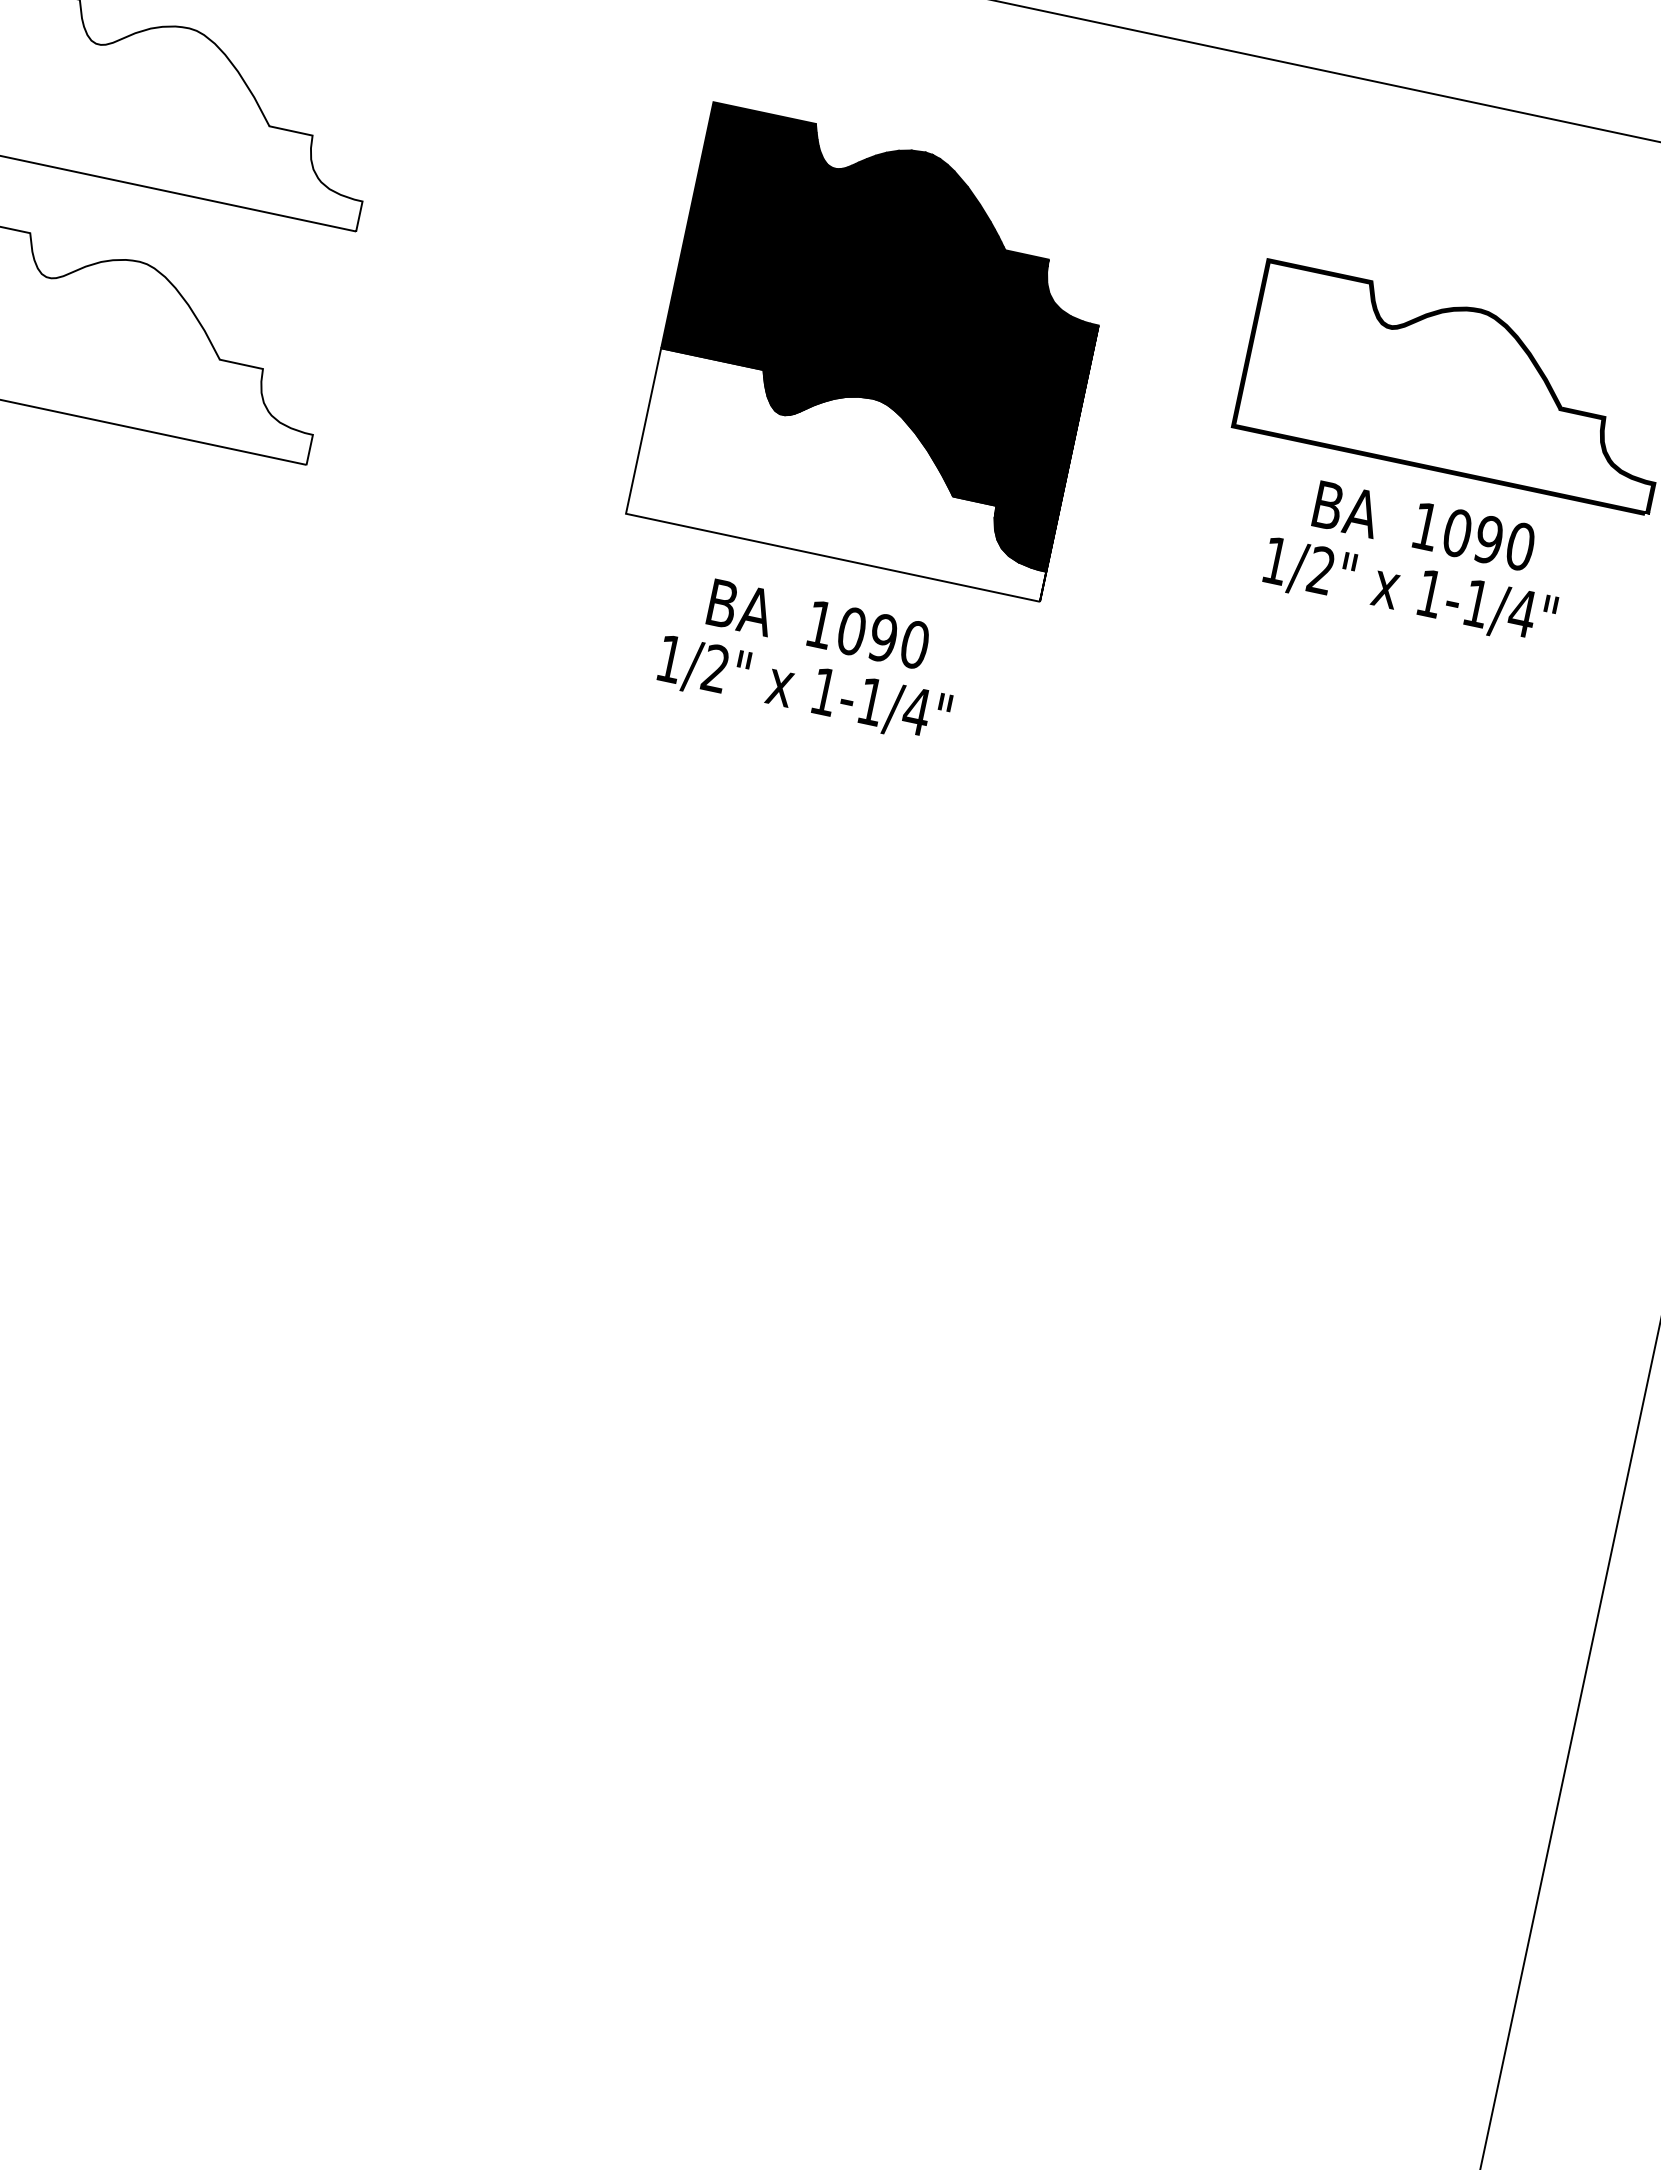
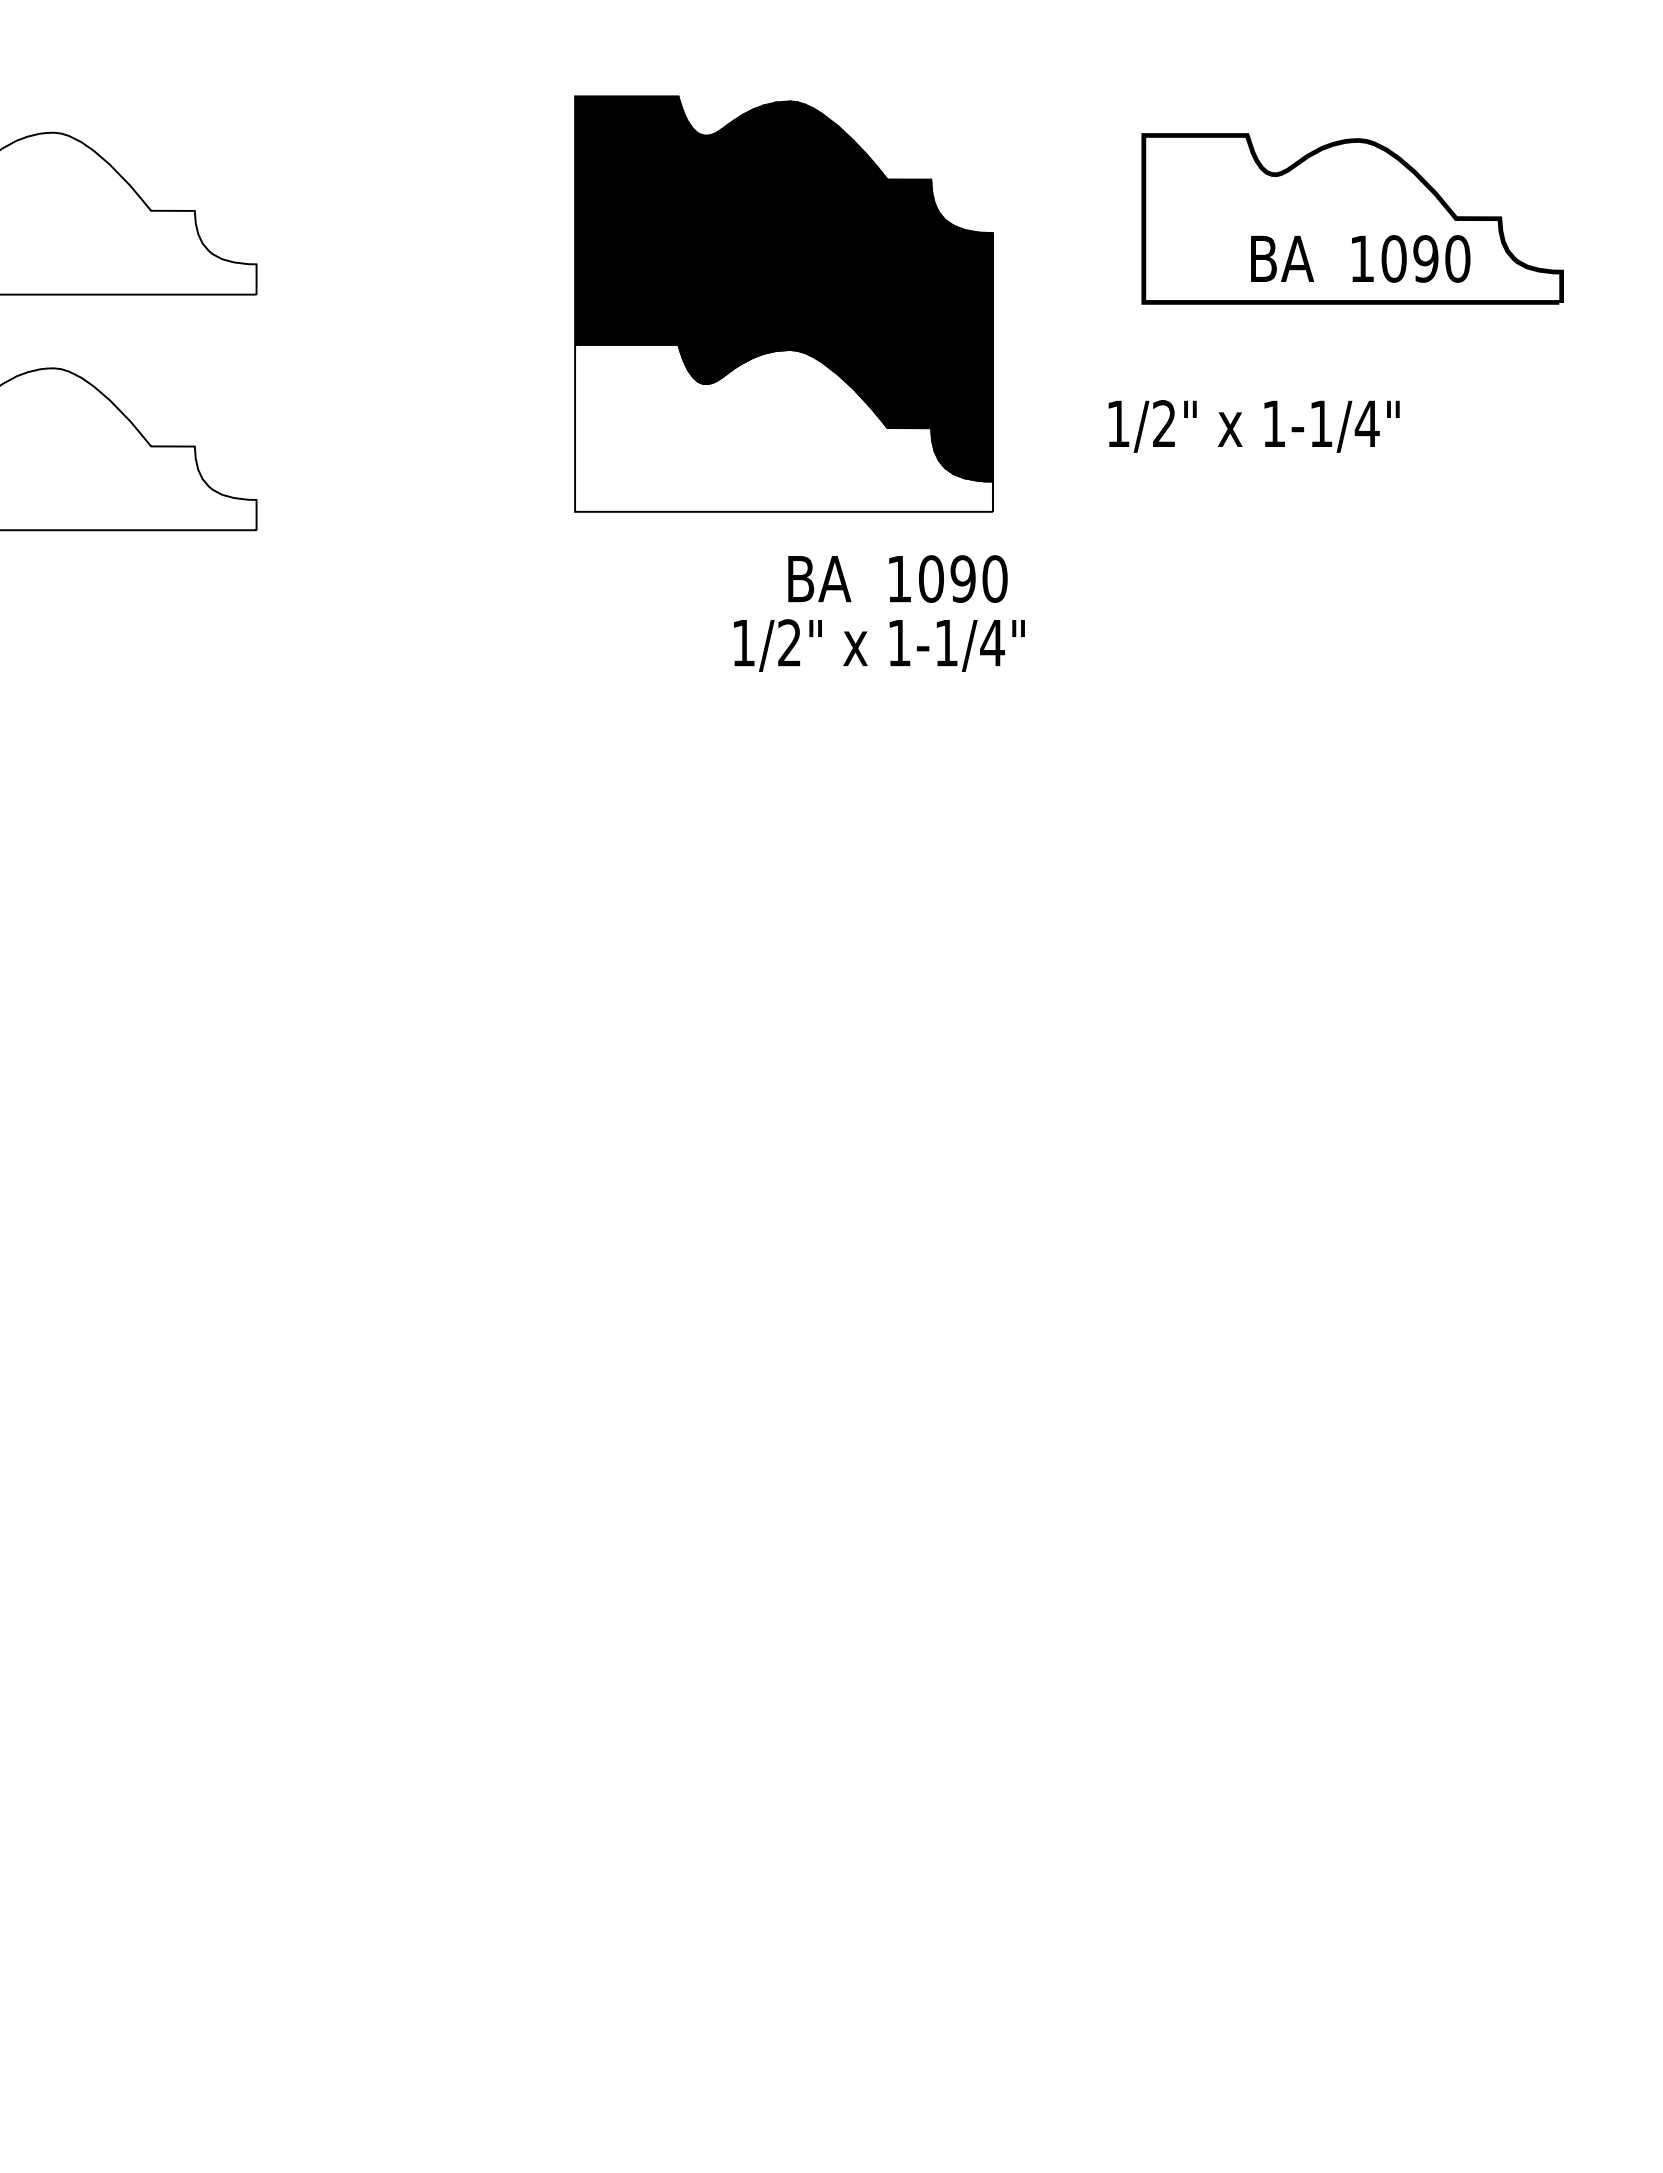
text: (1424, 525) -> (1360, 258), moved
text: (1409, 591) -> (1253, 426), moved
text: (818, 623) -> (897, 578), moved
text: (804, 690) -> (879, 645), moved

